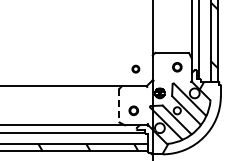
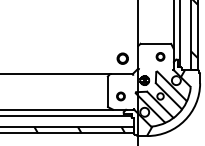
part: (135, 68) -> (122, 58), size x1.67
line: (119, 106) -> (107, 92), dashed -> solid

